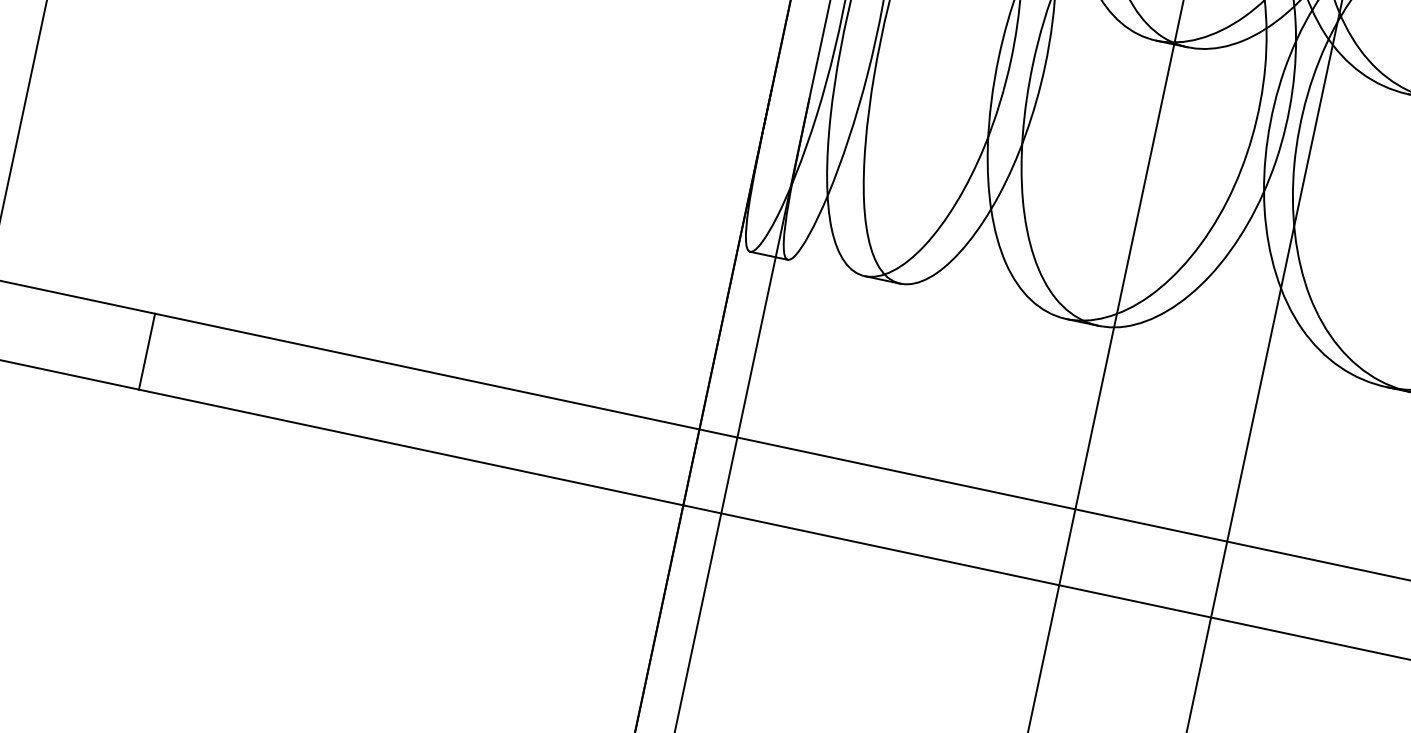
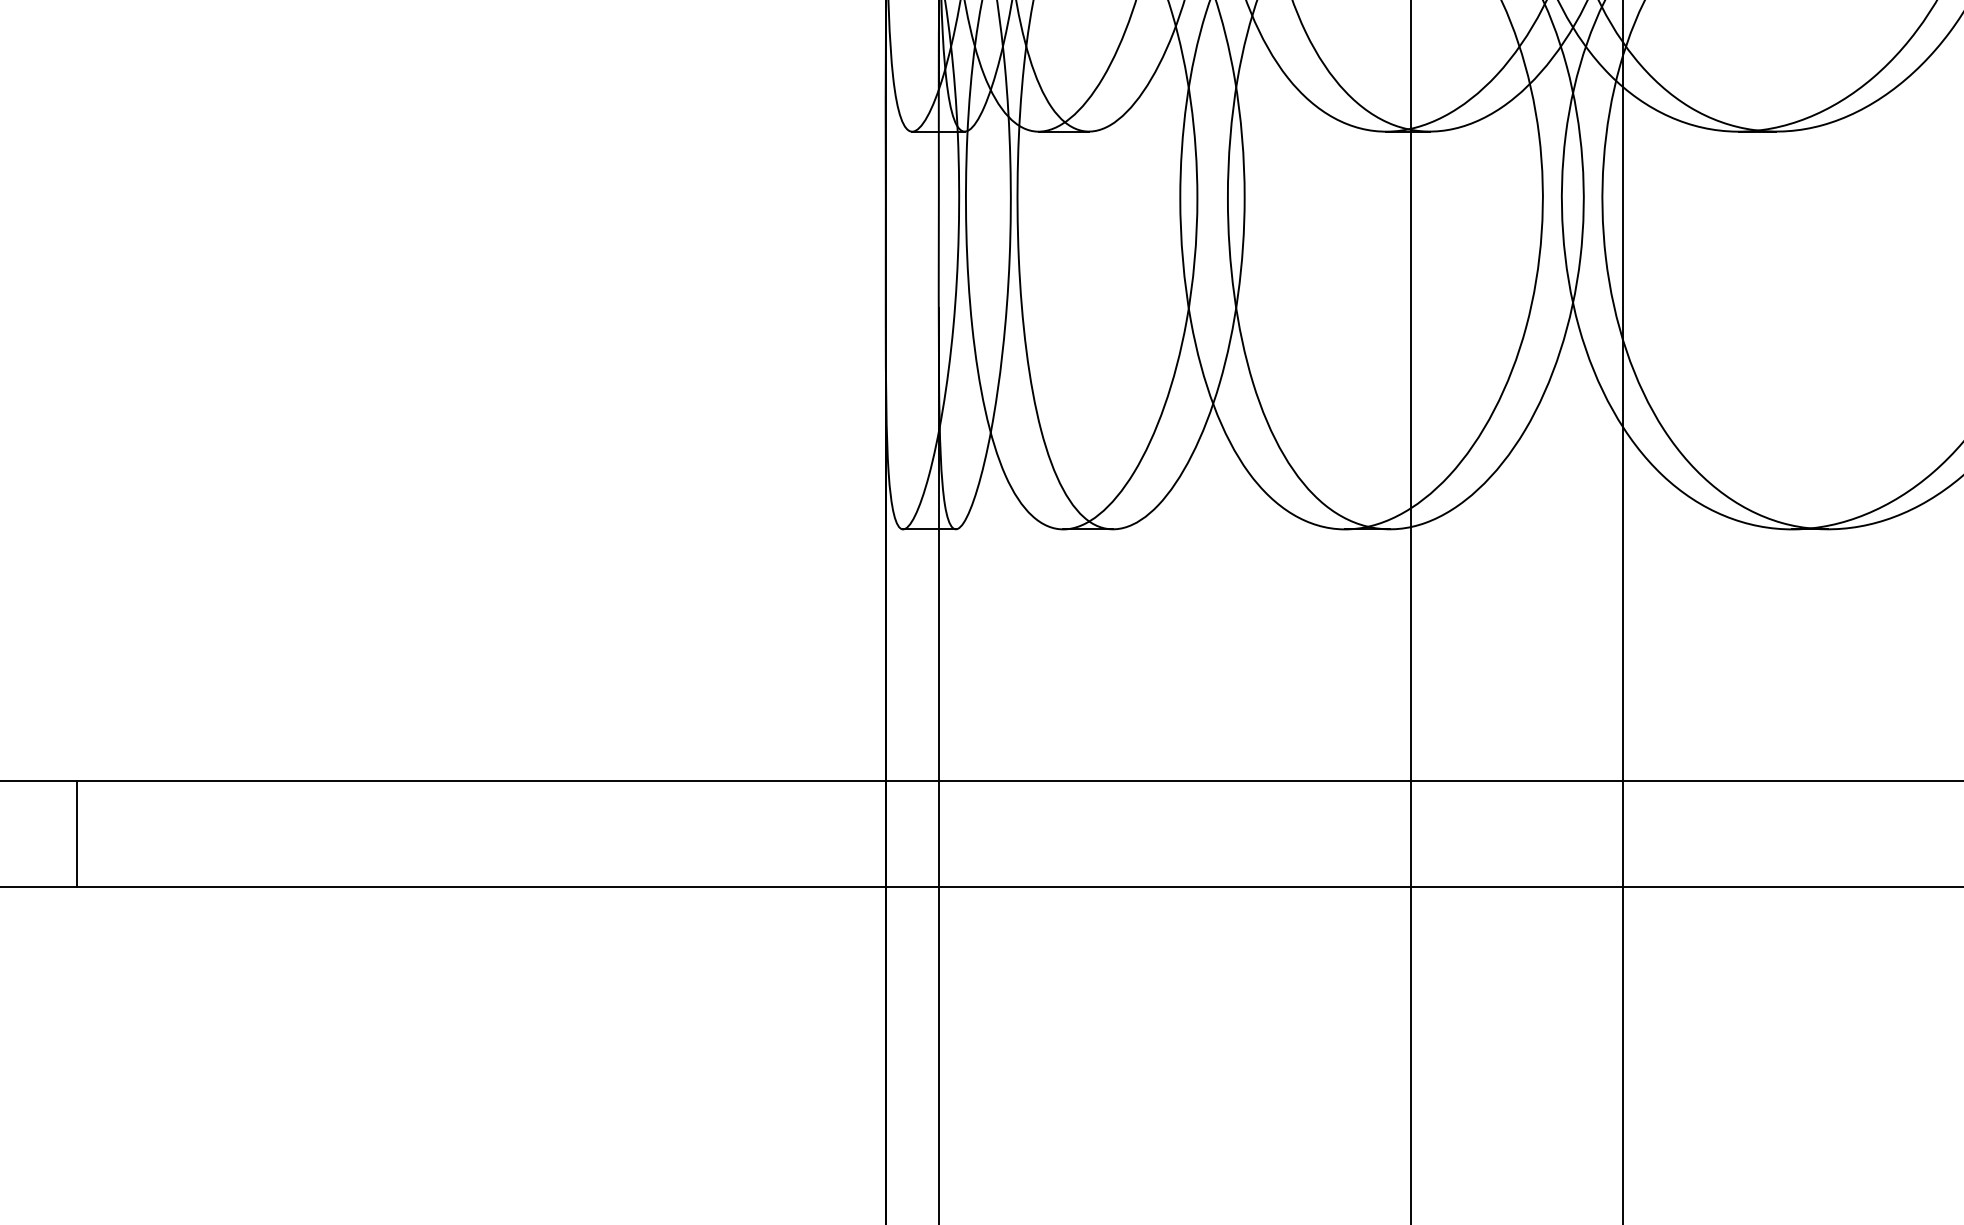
line: (147, 351) -> (77, 834), moved

